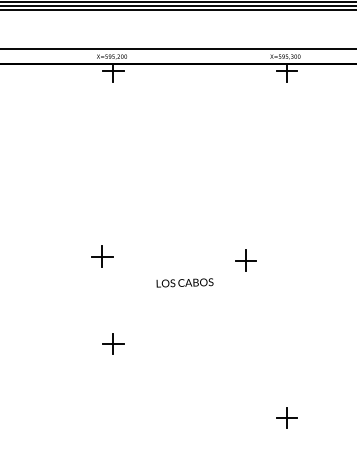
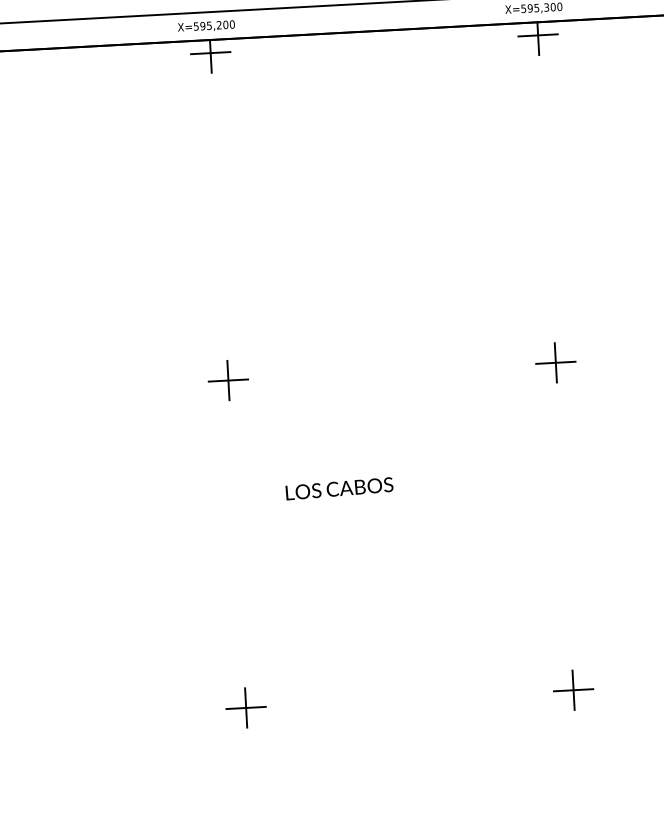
part: (102, 256) -> (228, 380), moved
part: (245, 260) -> (555, 362), moved
text: (184, 282) -> (338, 488), moved
part: (113, 343) -> (246, 706), moved

